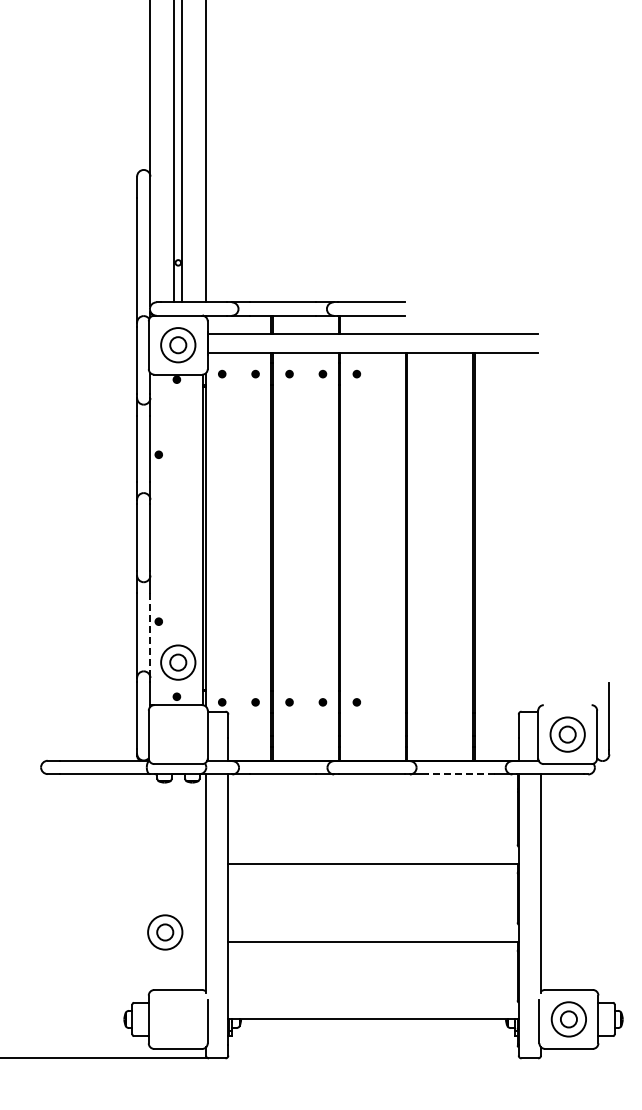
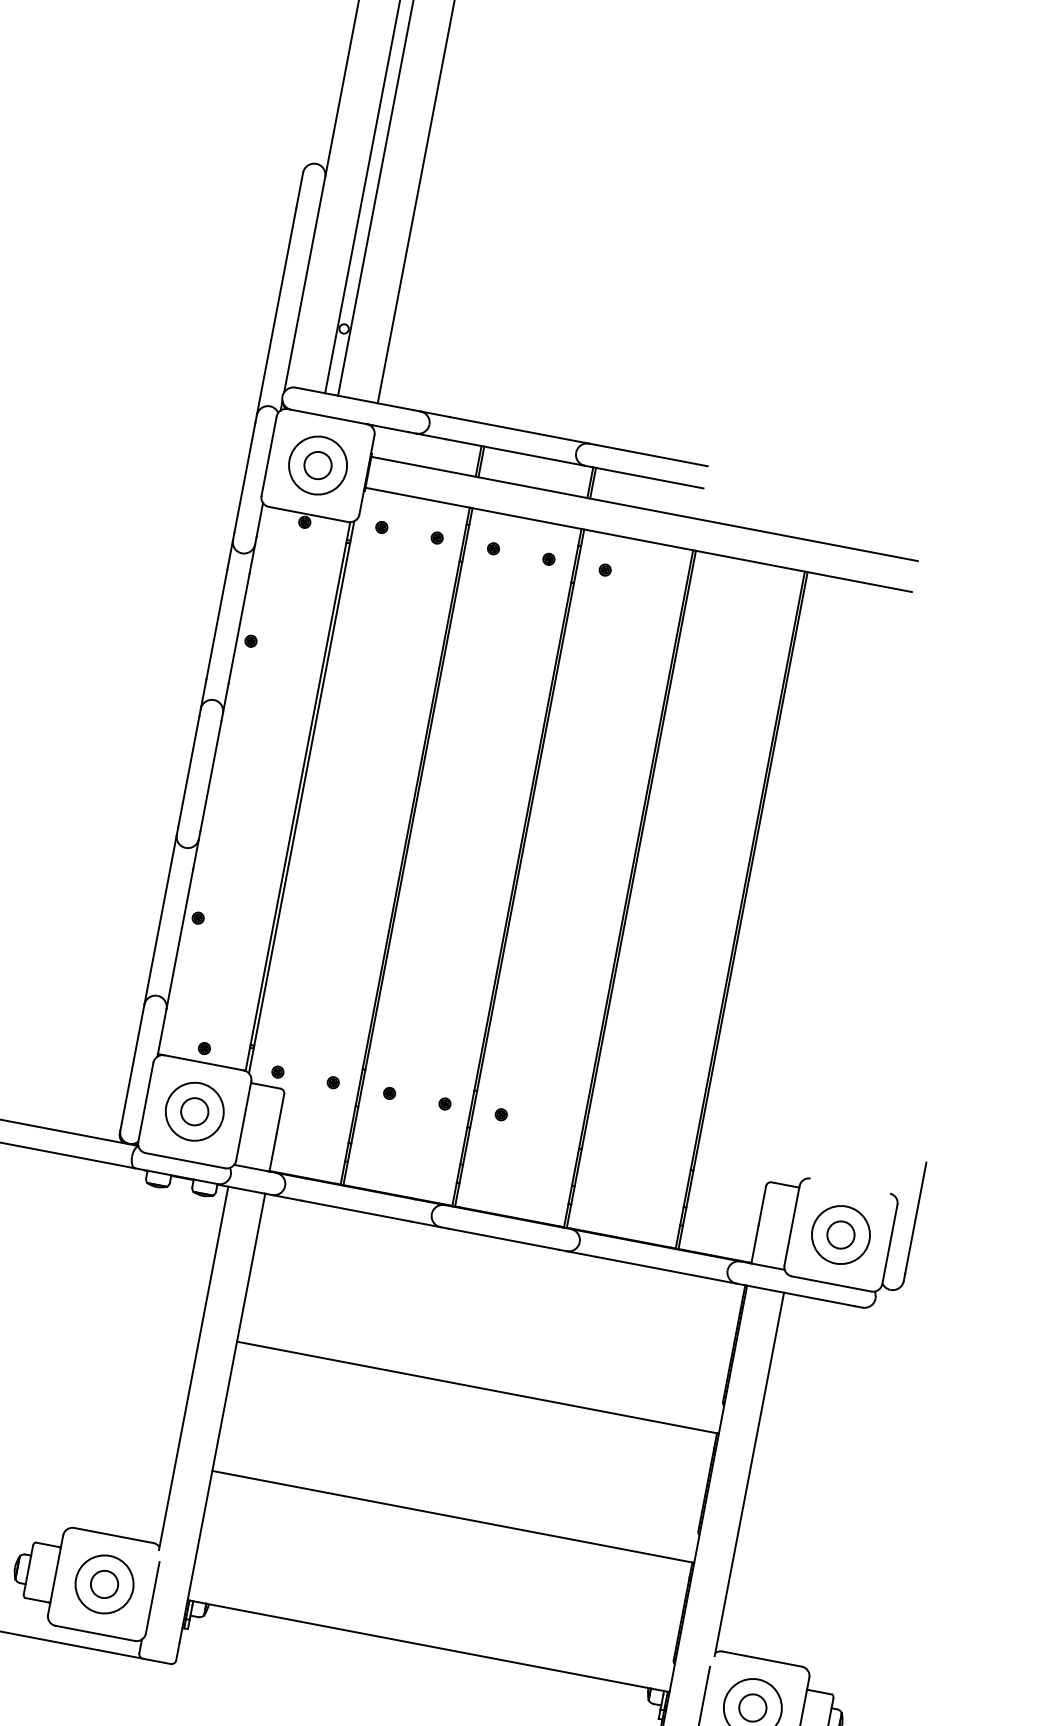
line: (150, 636) -> (179, 940), dashed -> solid
part: (178, 662) -> (195, 1111), moved
line: (460, 774) -> (650, 1267), dashed -> solid
part: (165, 932) -> (104, 1584), moved

